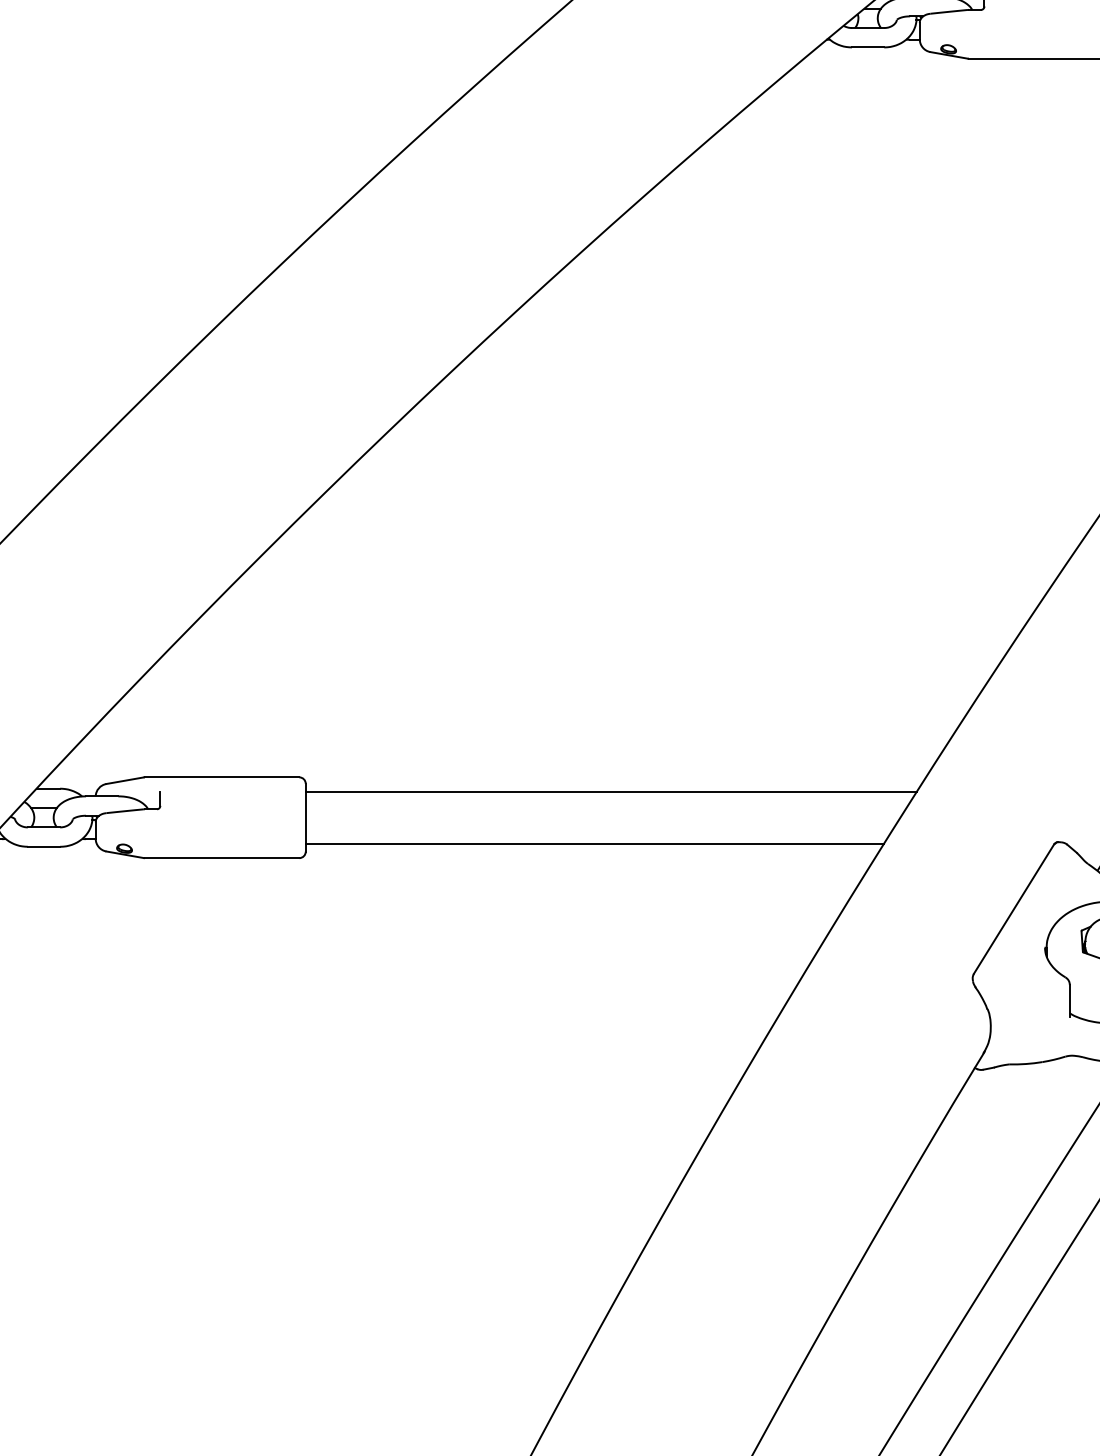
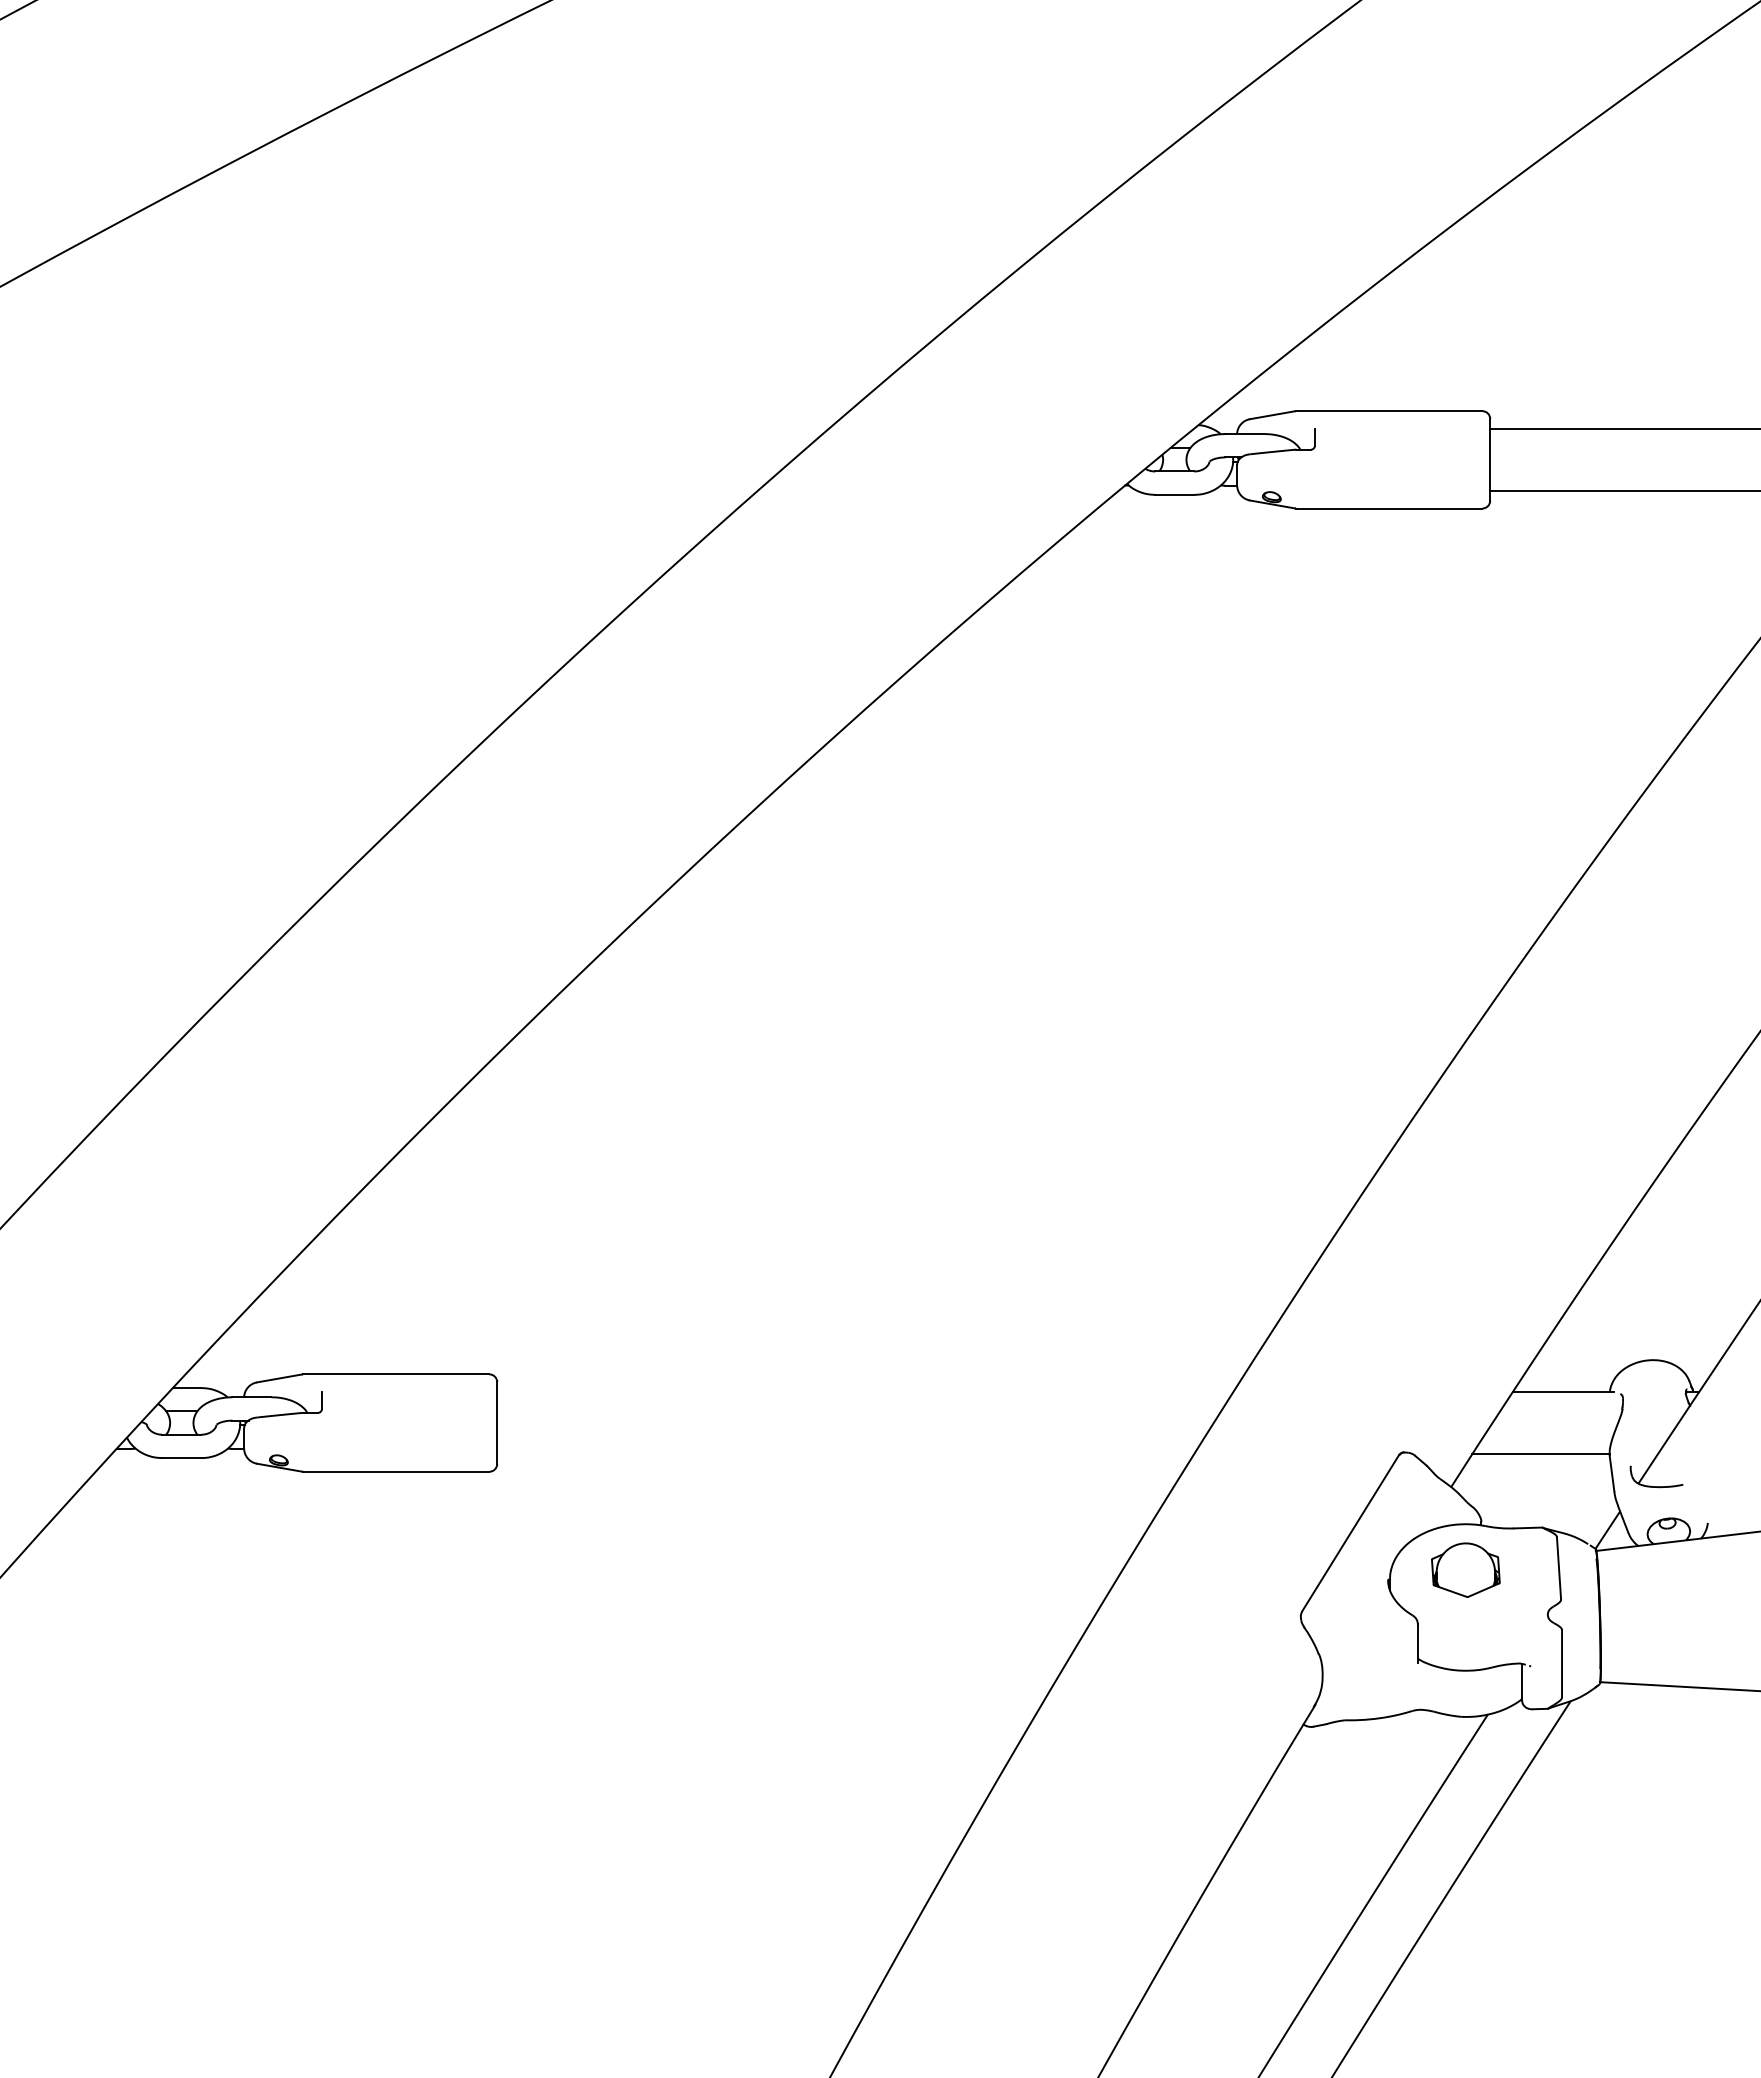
line: (611, 791) -> (865, 1391), removed
line: (594, 843) -> (845, 1454), removed

